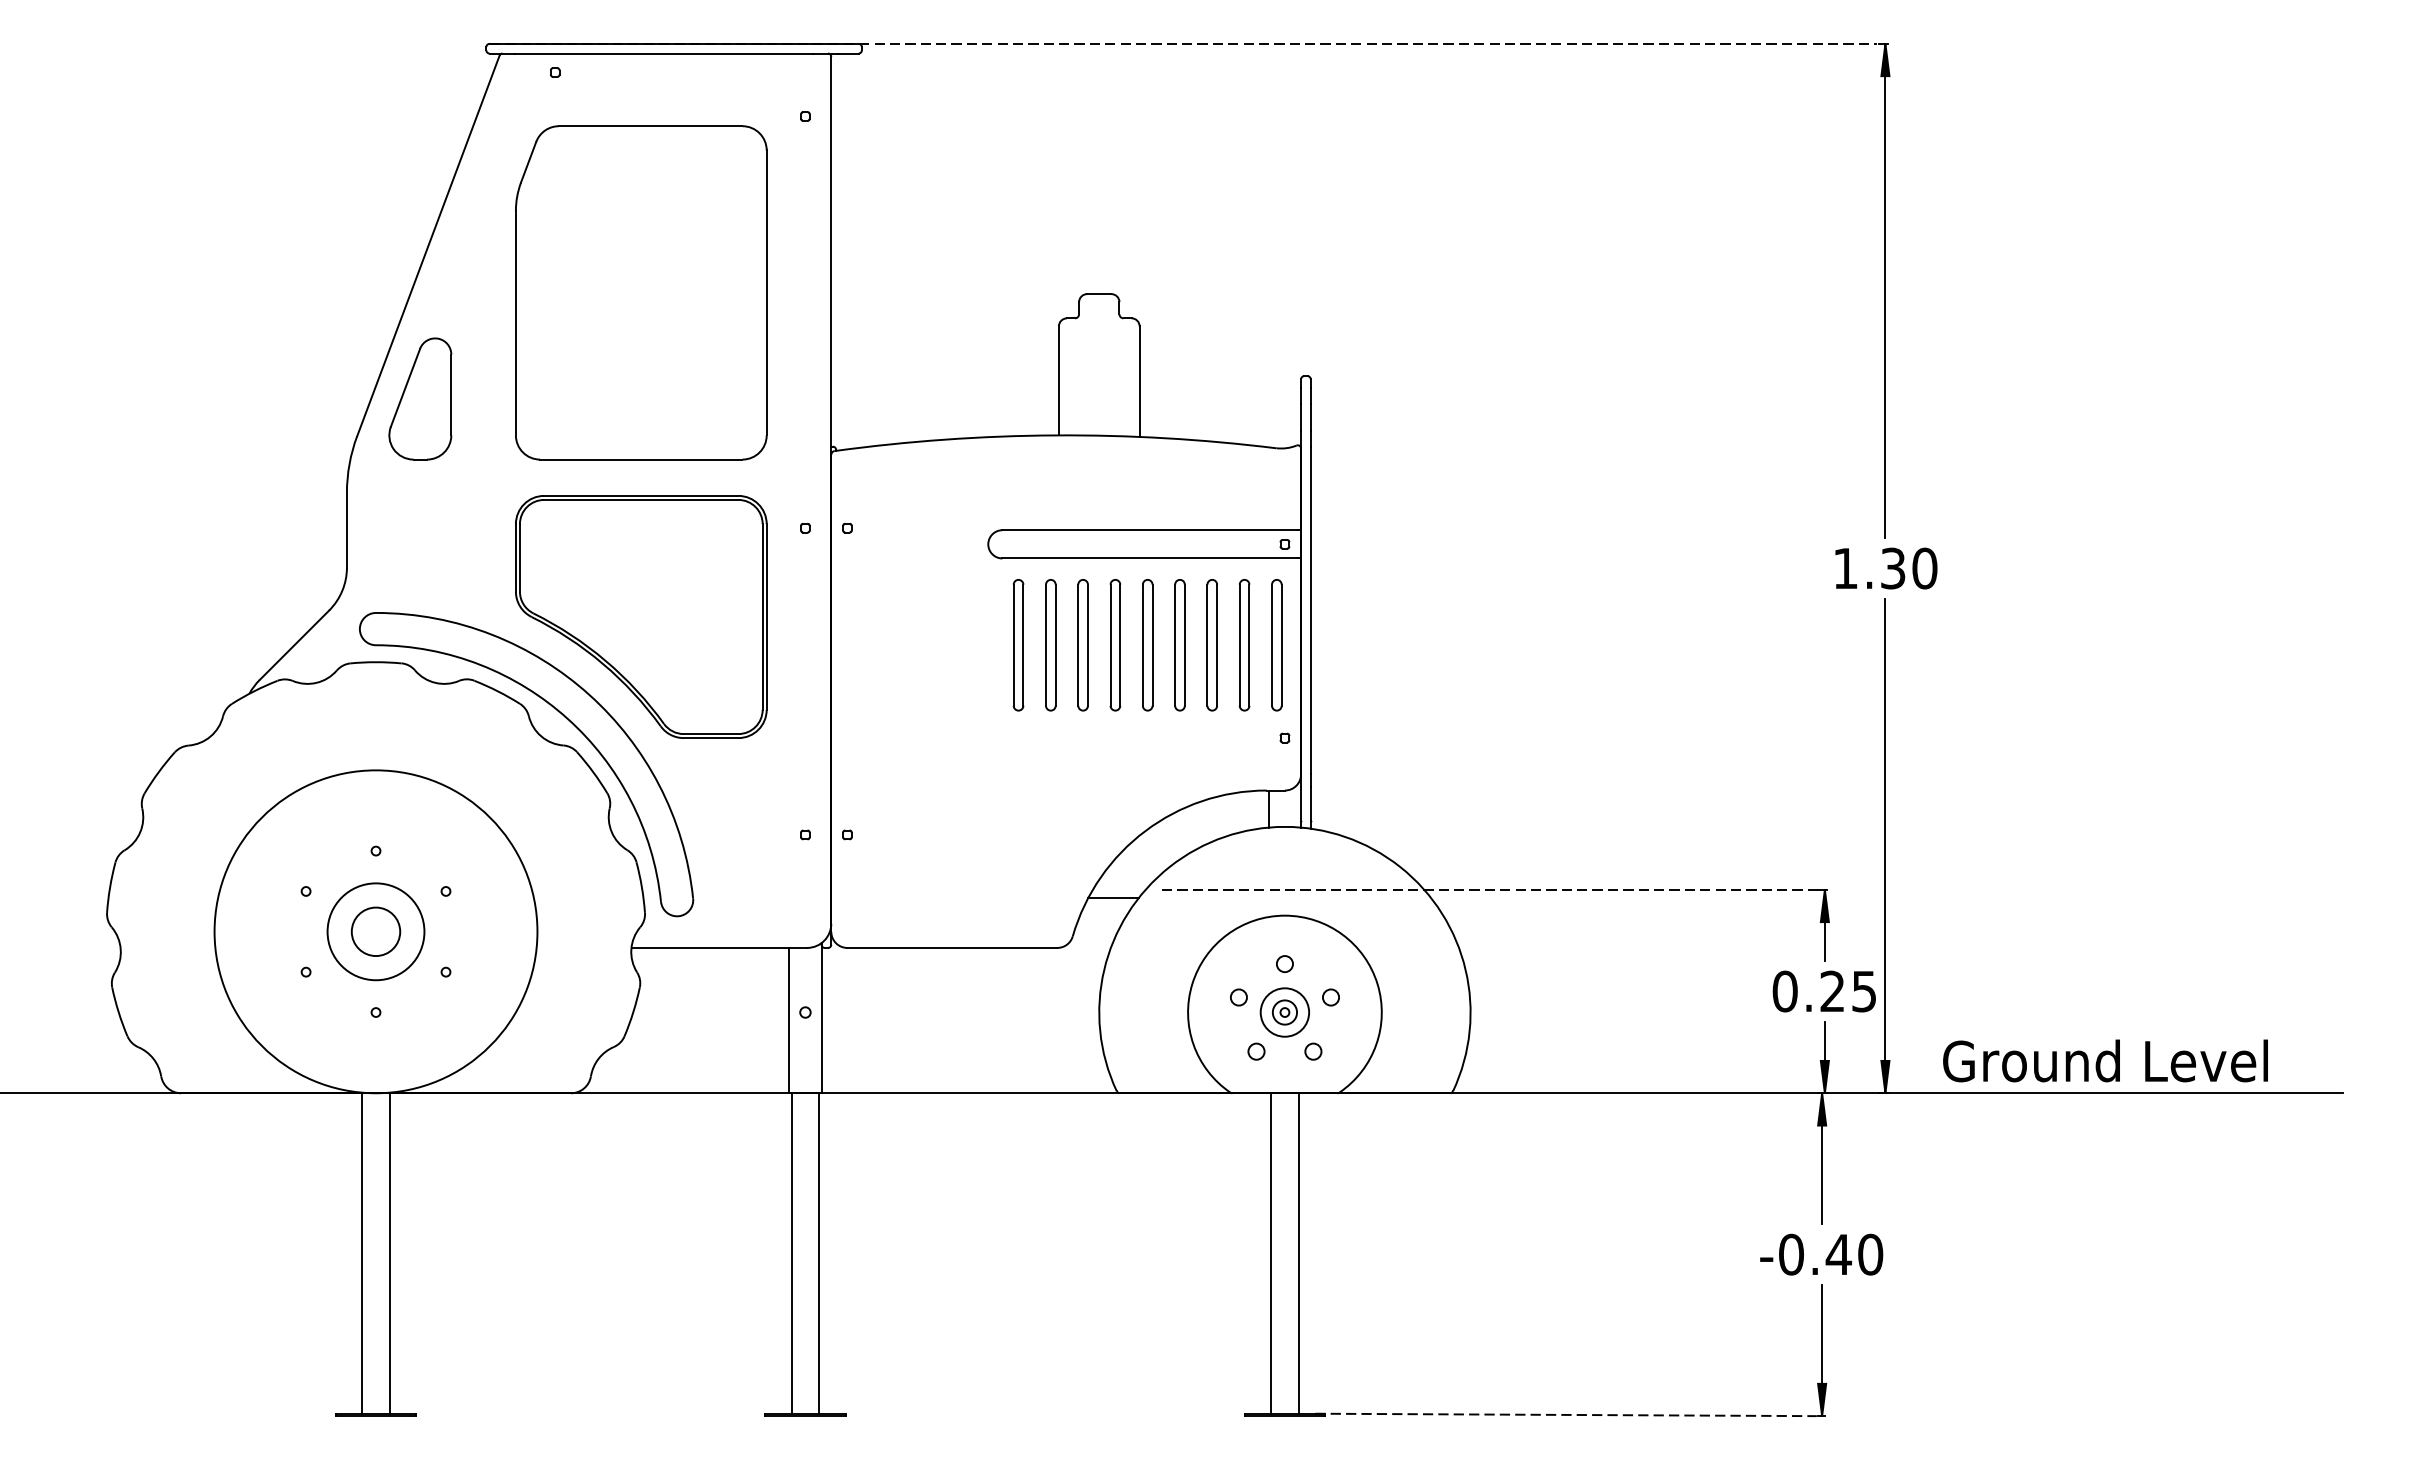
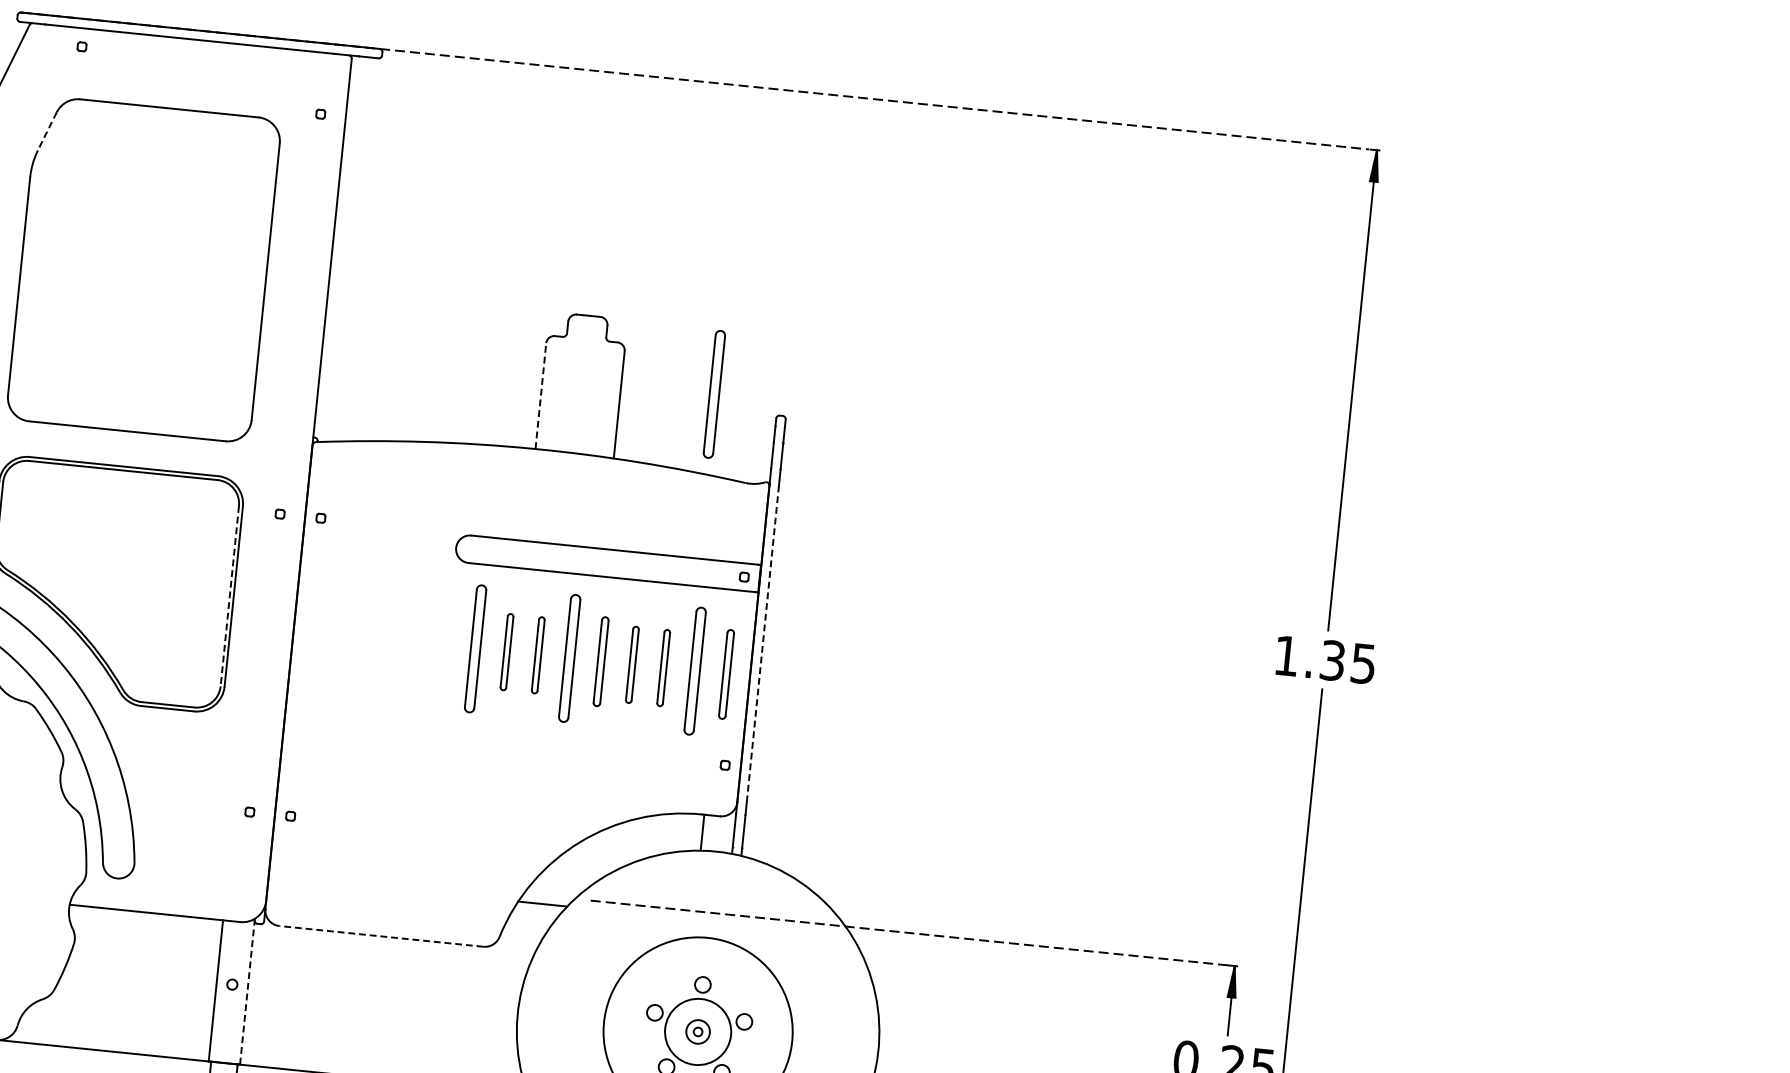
line: (528, 162) -> (47, 131), solid -> dashed
part: (1235, 361) -> (714, 394), added
line: (1058, 380) -> (540, 395), solid -> dashed
text: (1924, 568) -> (1363, 663), 1.30 -> 1.35
line: (1310, 611) -> (762, 644), solid -> dashed
line: (762, 617) -> (229, 596), solid -> dashed
part: (1050, 645) -> (506, 652), size x0.6
part: (1082, 645) -> (537, 655), size x0.6
part: (1147, 645) -> (600, 661), size x0.7
part: (1179, 645) -> (631, 665), size x0.6
part: (1211, 645) -> (663, 668), size x0.6
part: (1276, 645) -> (726, 674), size x0.7
line: (952, 947) -> (381, 935), solid -> dashed
circle: (1284, 1012) -> (697, 1031), size x1.4
line: (821, 1018) -> (247, 992), solid -> dashed

